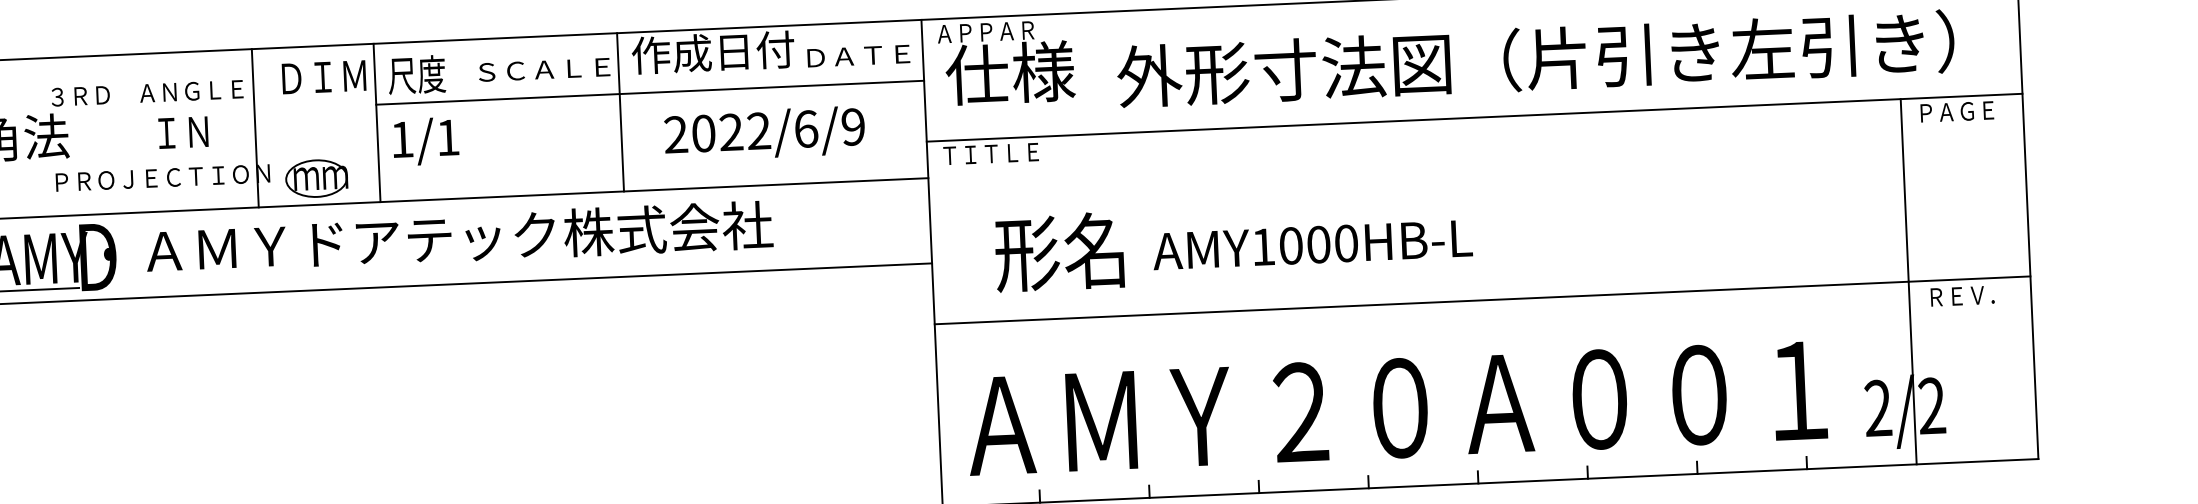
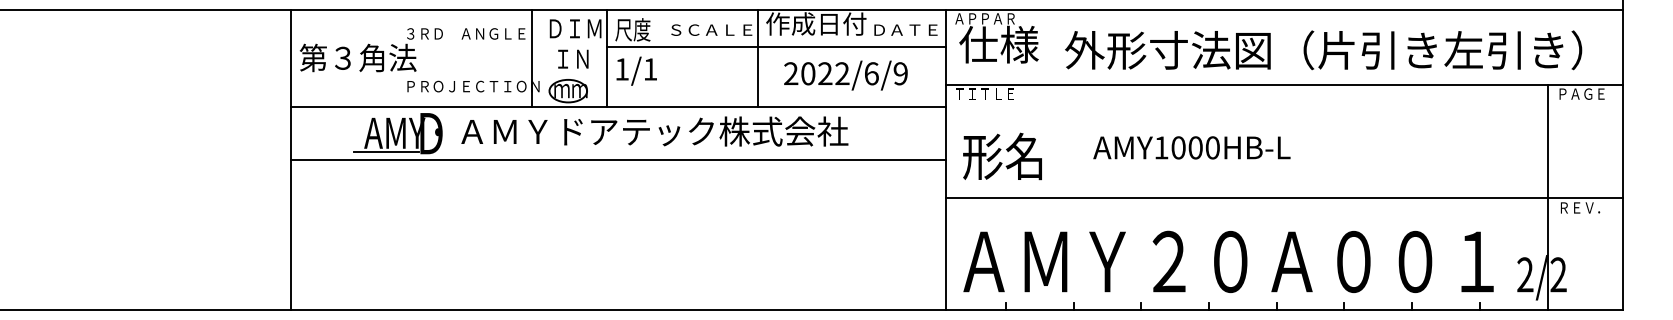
text: (183, 131) -> (573, 58), moved
text: (1311, 244) -> (1191, 147), moved
text: (1059, 252) -> (1002, 156), moved

